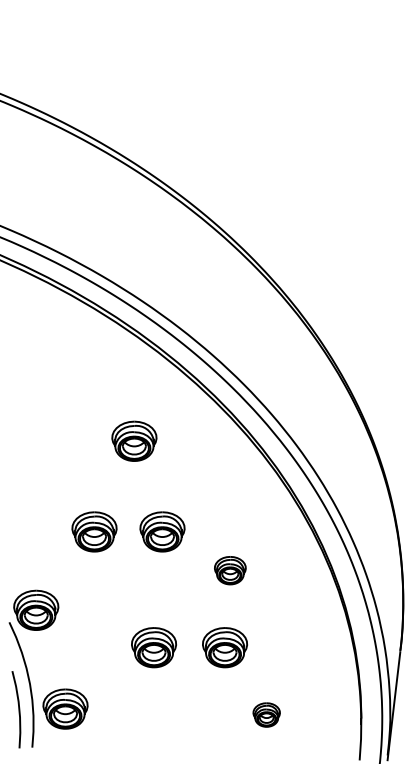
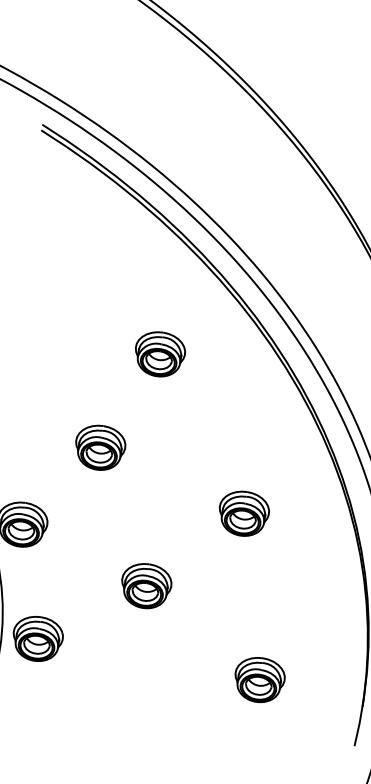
part: (162, 531) -> (175, 459), removed
part: (230, 570) -> (244, 513), size x1.43
part: (224, 647) -> (224, 598), removed
part: (266, 714) -> (259, 679), size x1.67

